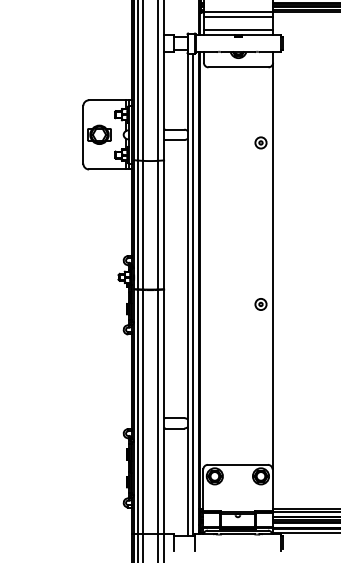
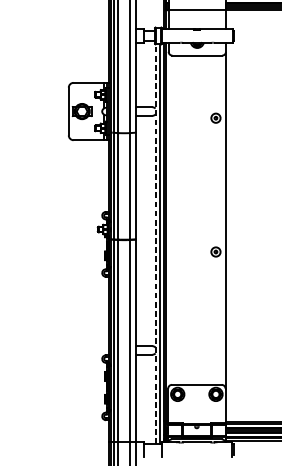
line: (238, 16) -> (197, 13), removed
line: (238, 30) -> (197, 25), removed
line: (188, 294) -> (155, 243), solid -> dashed

